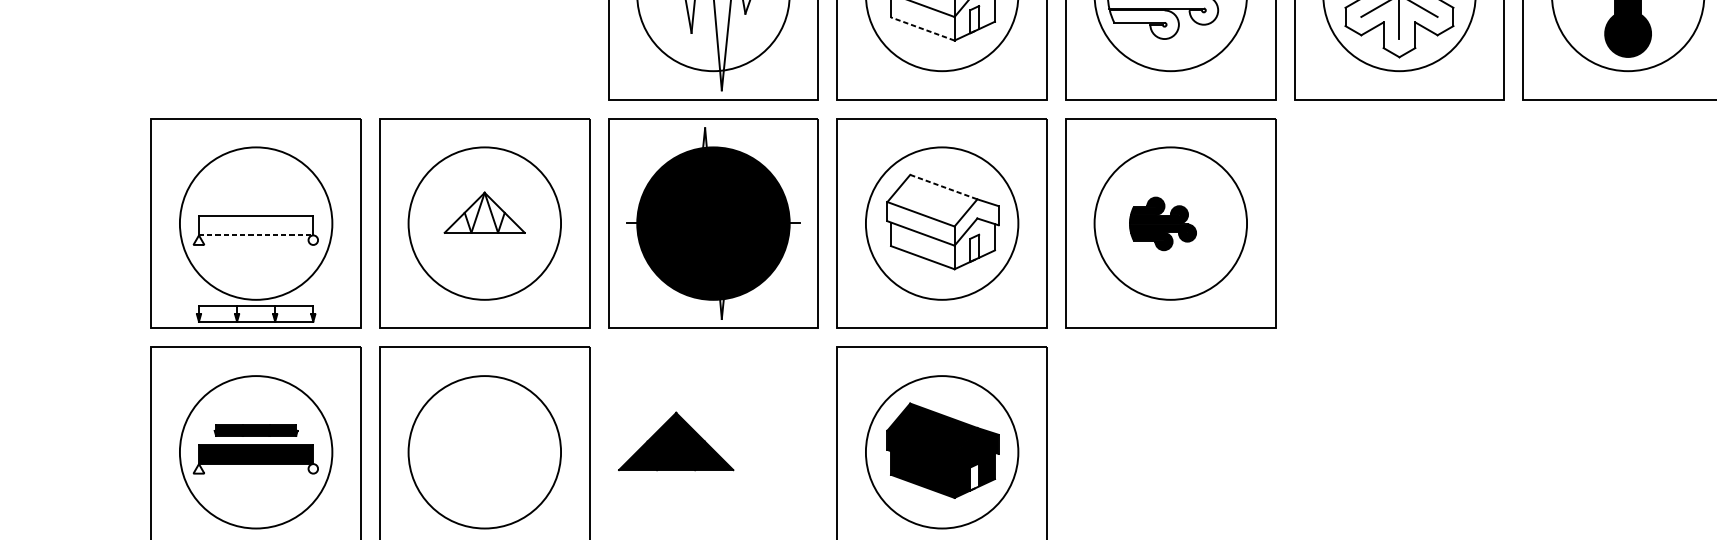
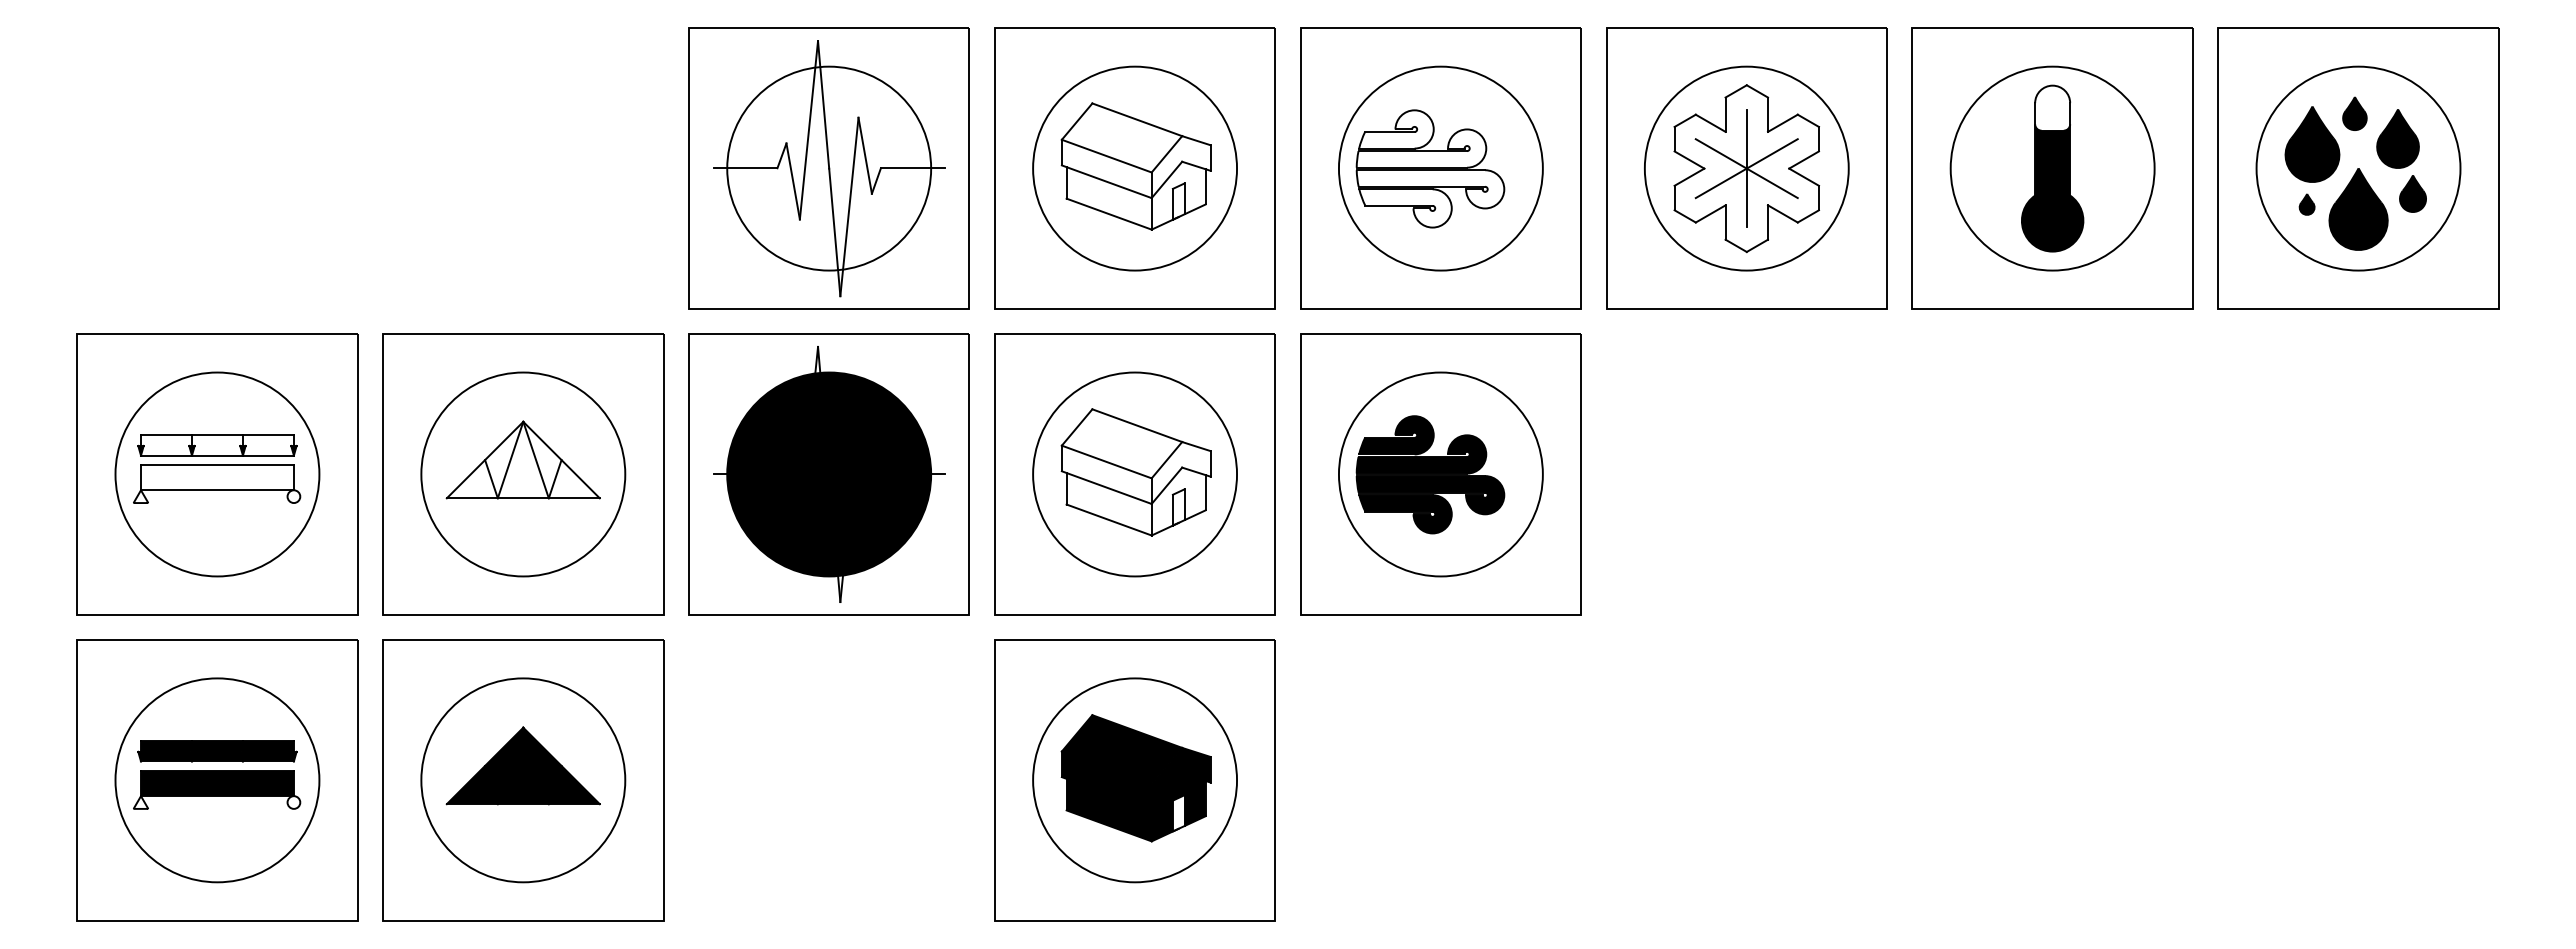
line: (922, 28) -> (1108, 213), dashed -> solid
line: (943, 187) -> (1137, 425), dashed -> solid
part: (484, 212) -> (522, 459), size x1.43
part: (1163, 223) -> (1430, 474), size x1.67
line: (256, 235) -> (217, 490), dashed -> solid
part: (256, 314) -> (217, 445), moved
part: (256, 430) -> (217, 751), size x1.43
part: (675, 441) -> (522, 765), moved

